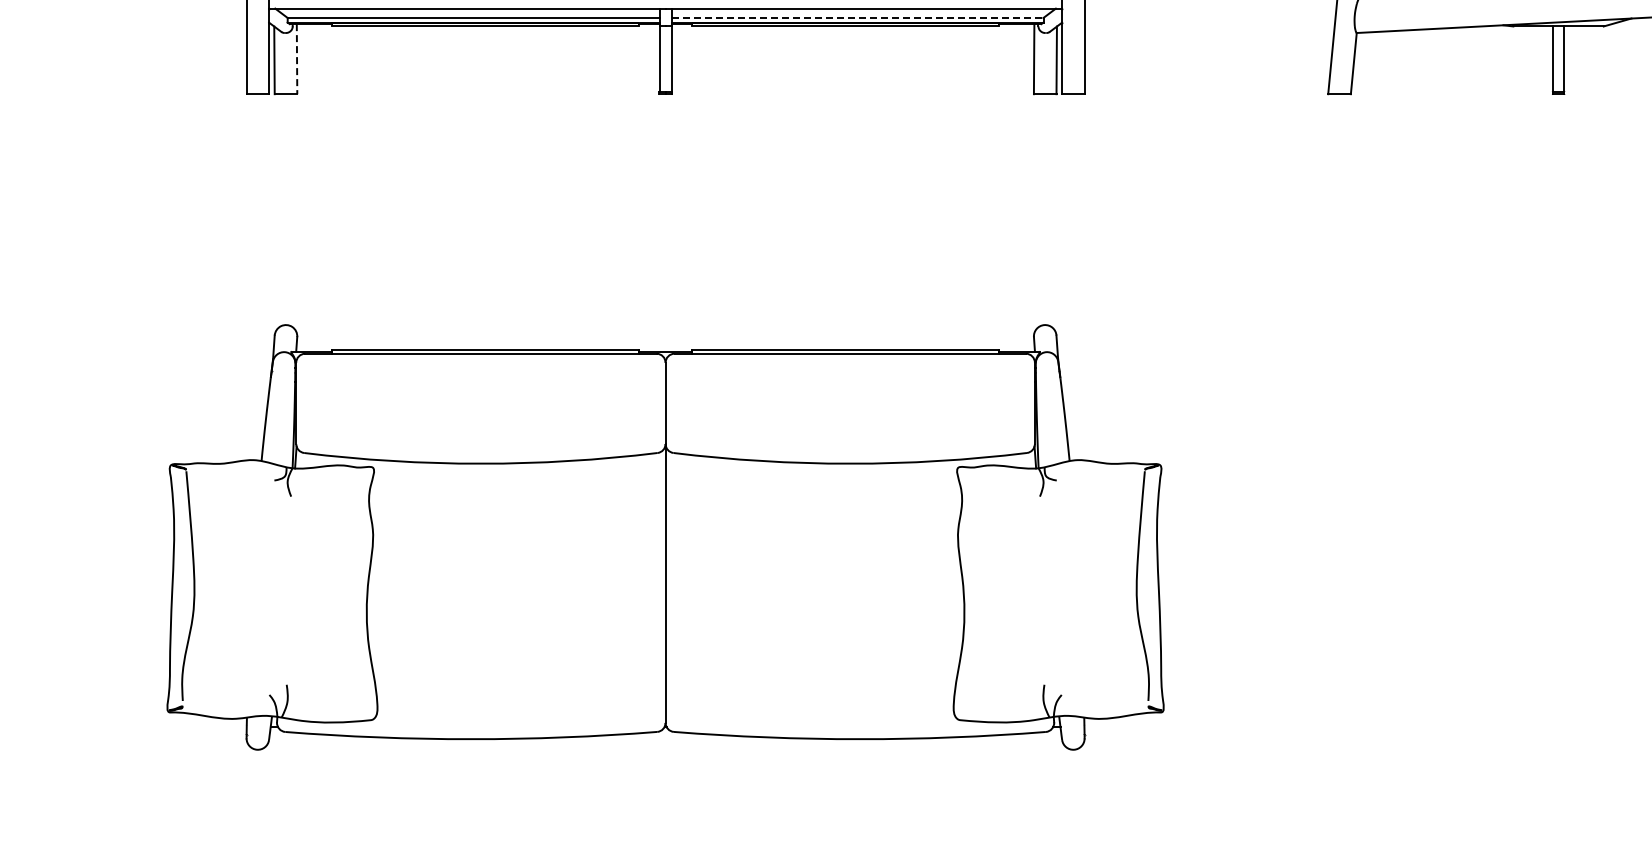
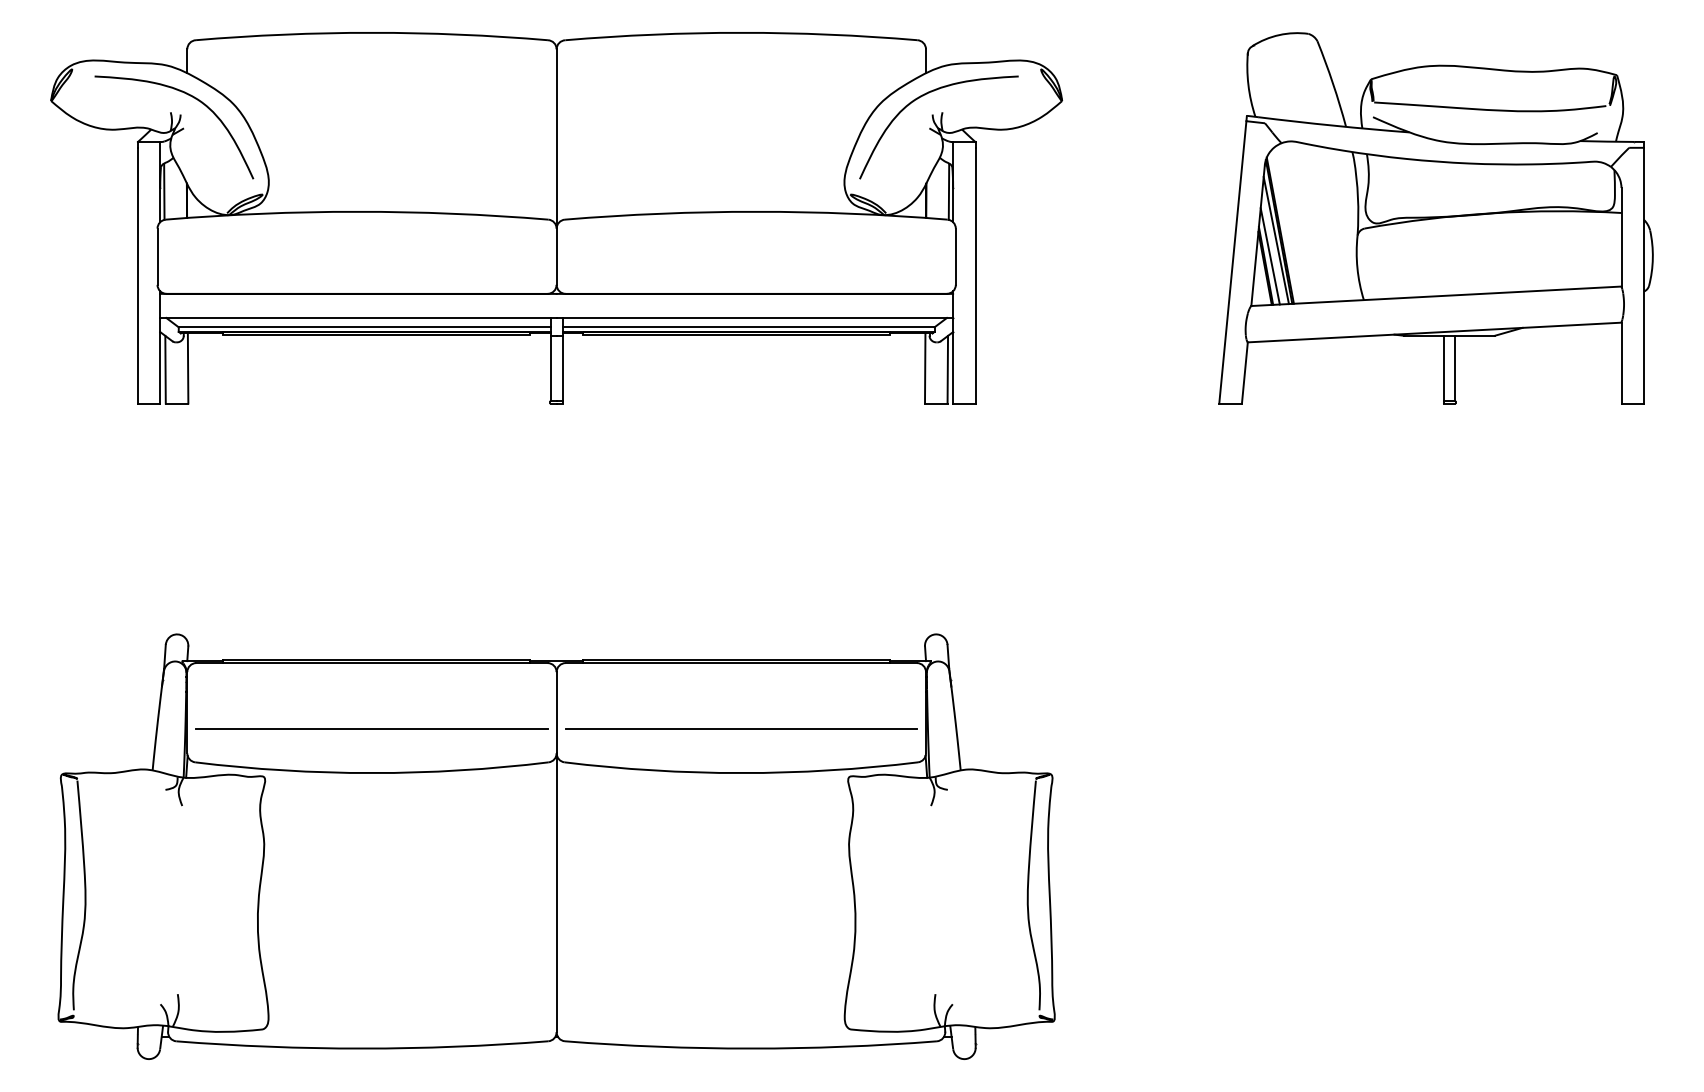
line: (857, 18) -> (748, 327), dashed -> solid
line: (297, 60) -> (188, 369), dashed -> solid
line: (480, 419) -> (371, 728), added
line: (849, 419) -> (740, 728), added

